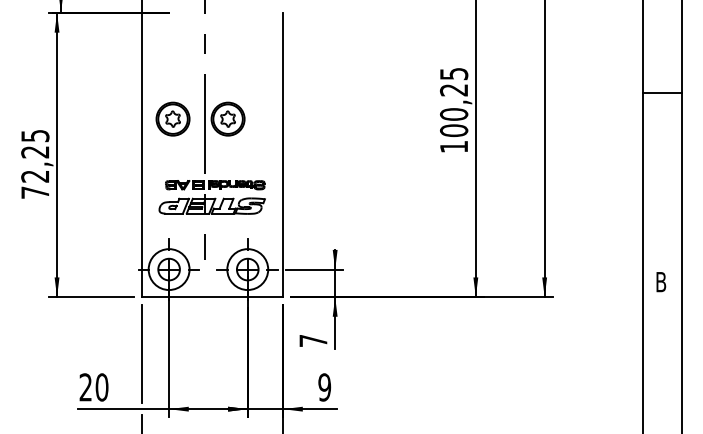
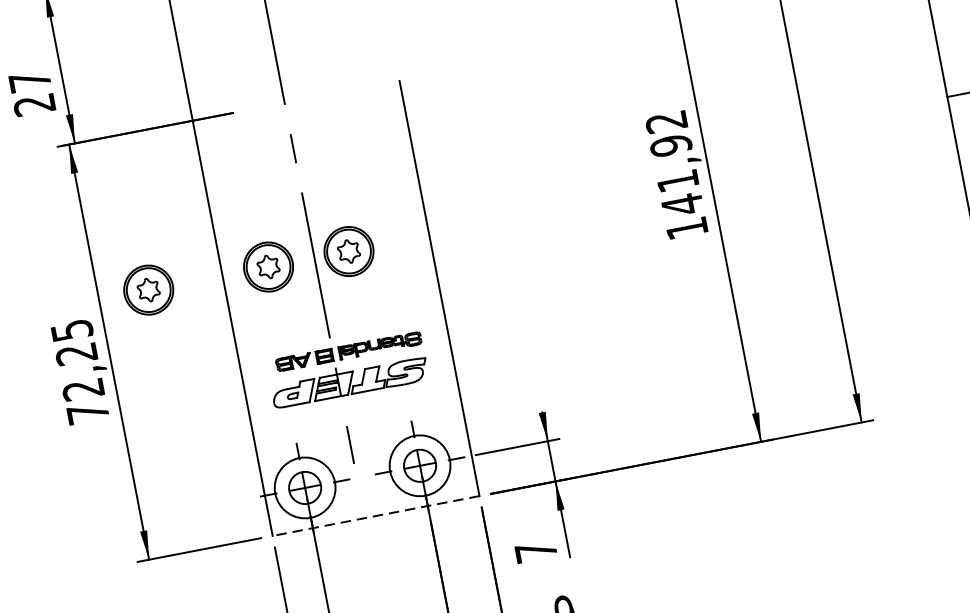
text: (453, 102) -> (673, 163), 100,25 -> 141,92
part: (90, 118) -> (147, 289), added
line: (212, 297) -> (376, 516), solid -> dashed

